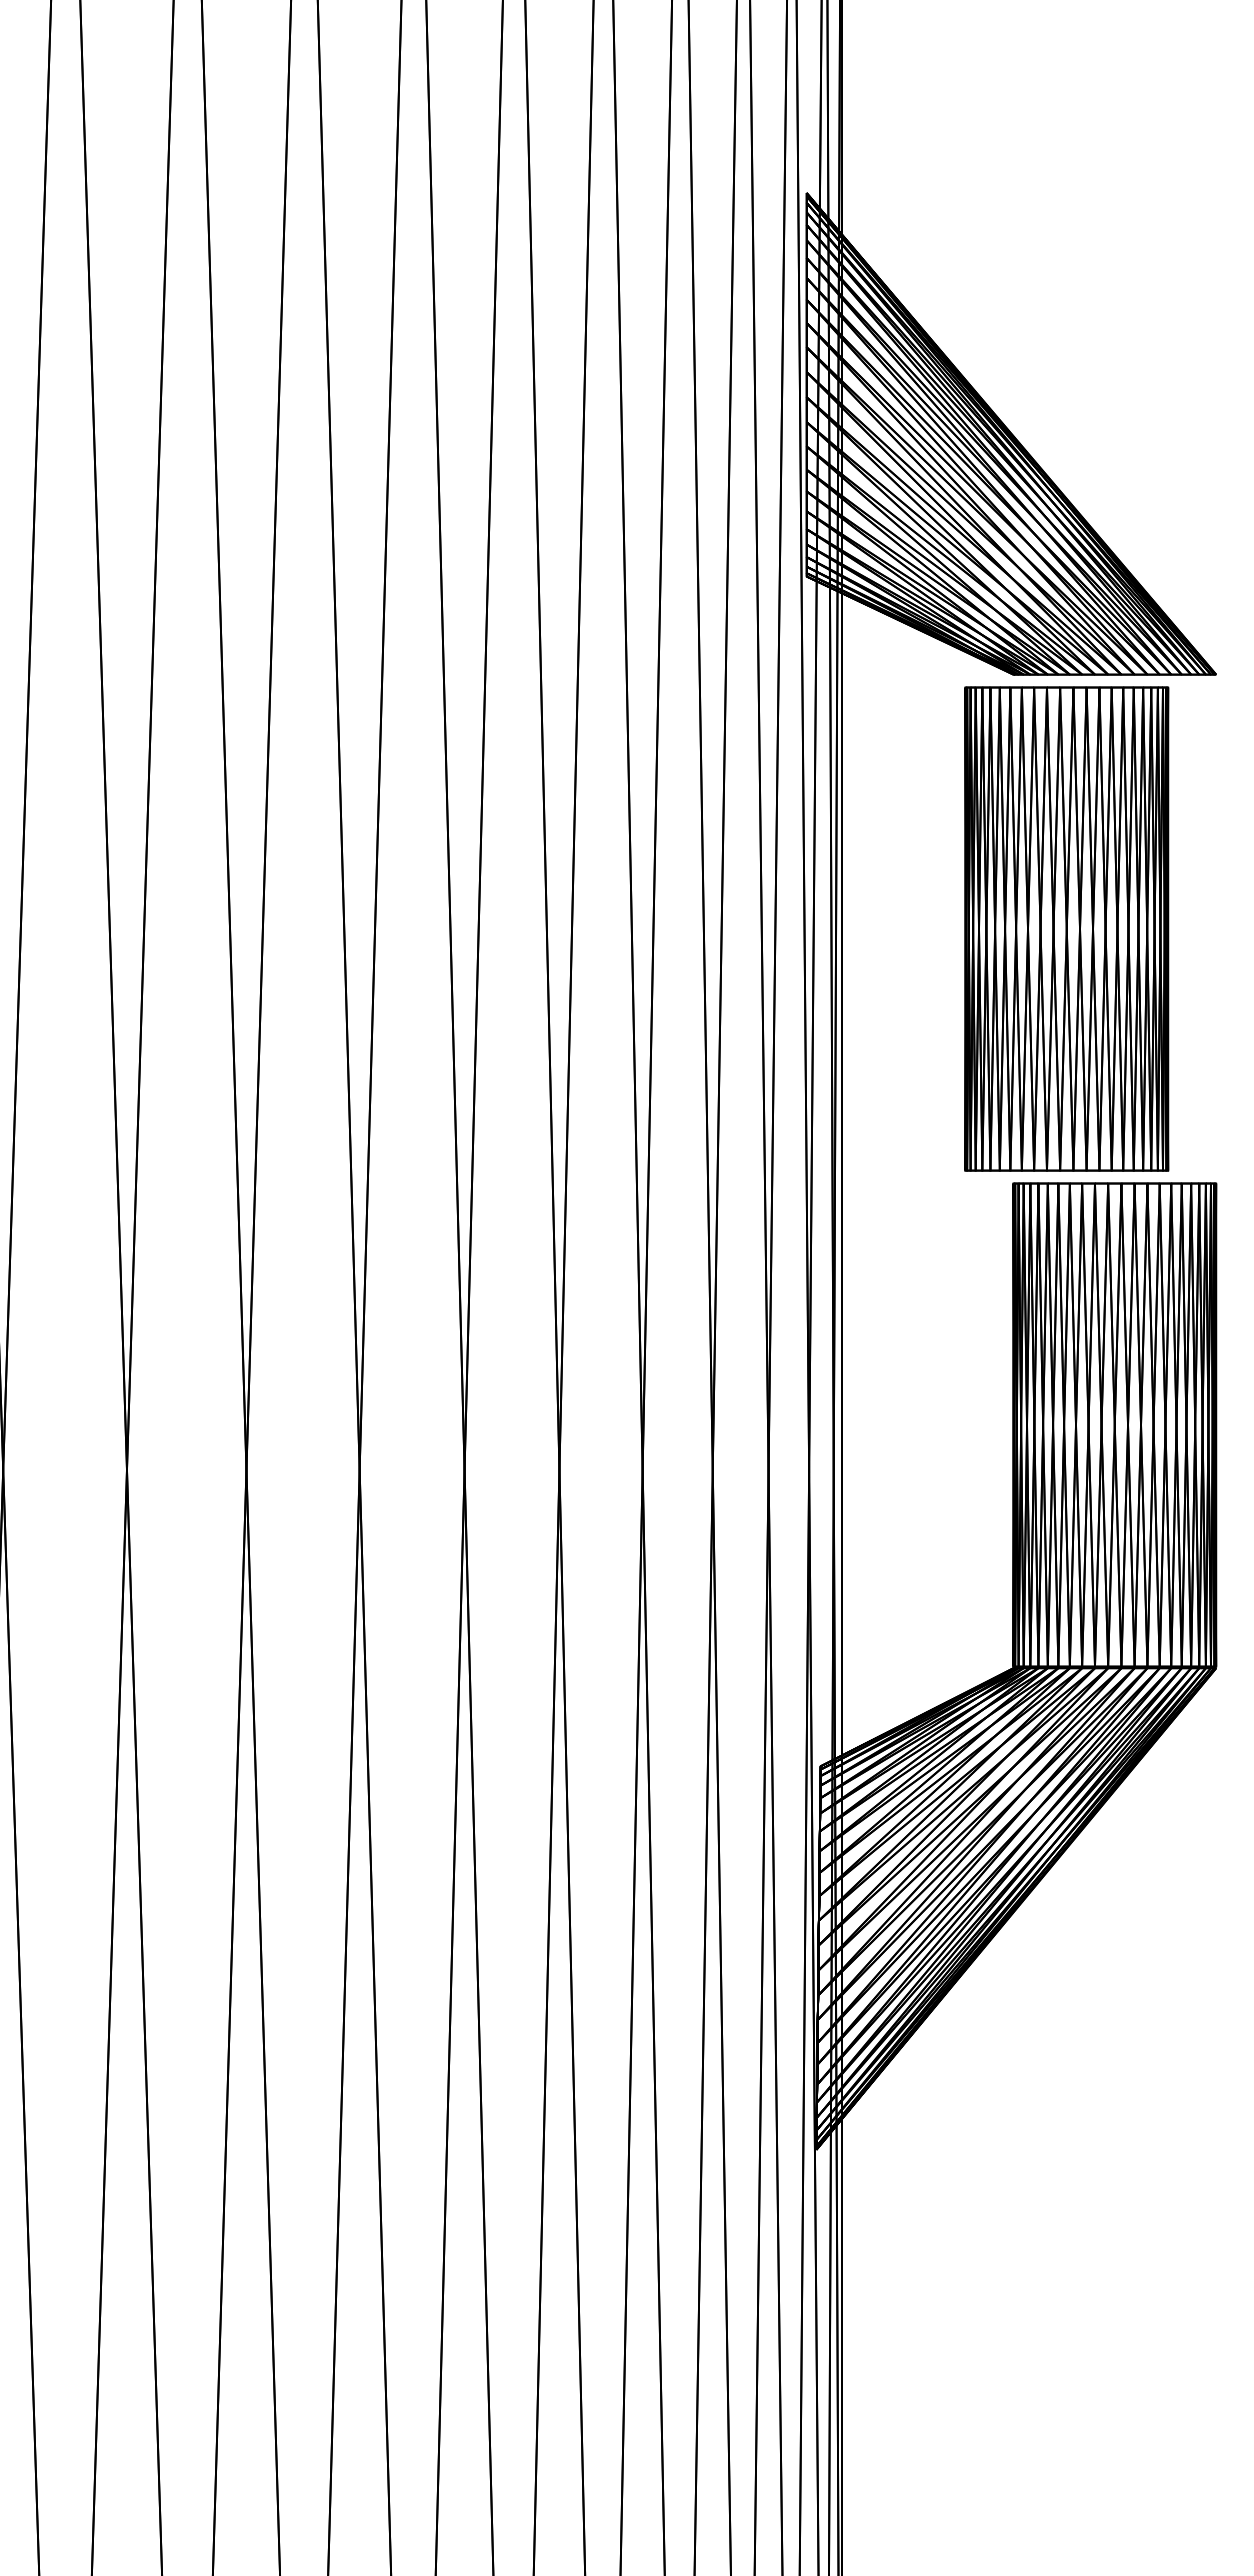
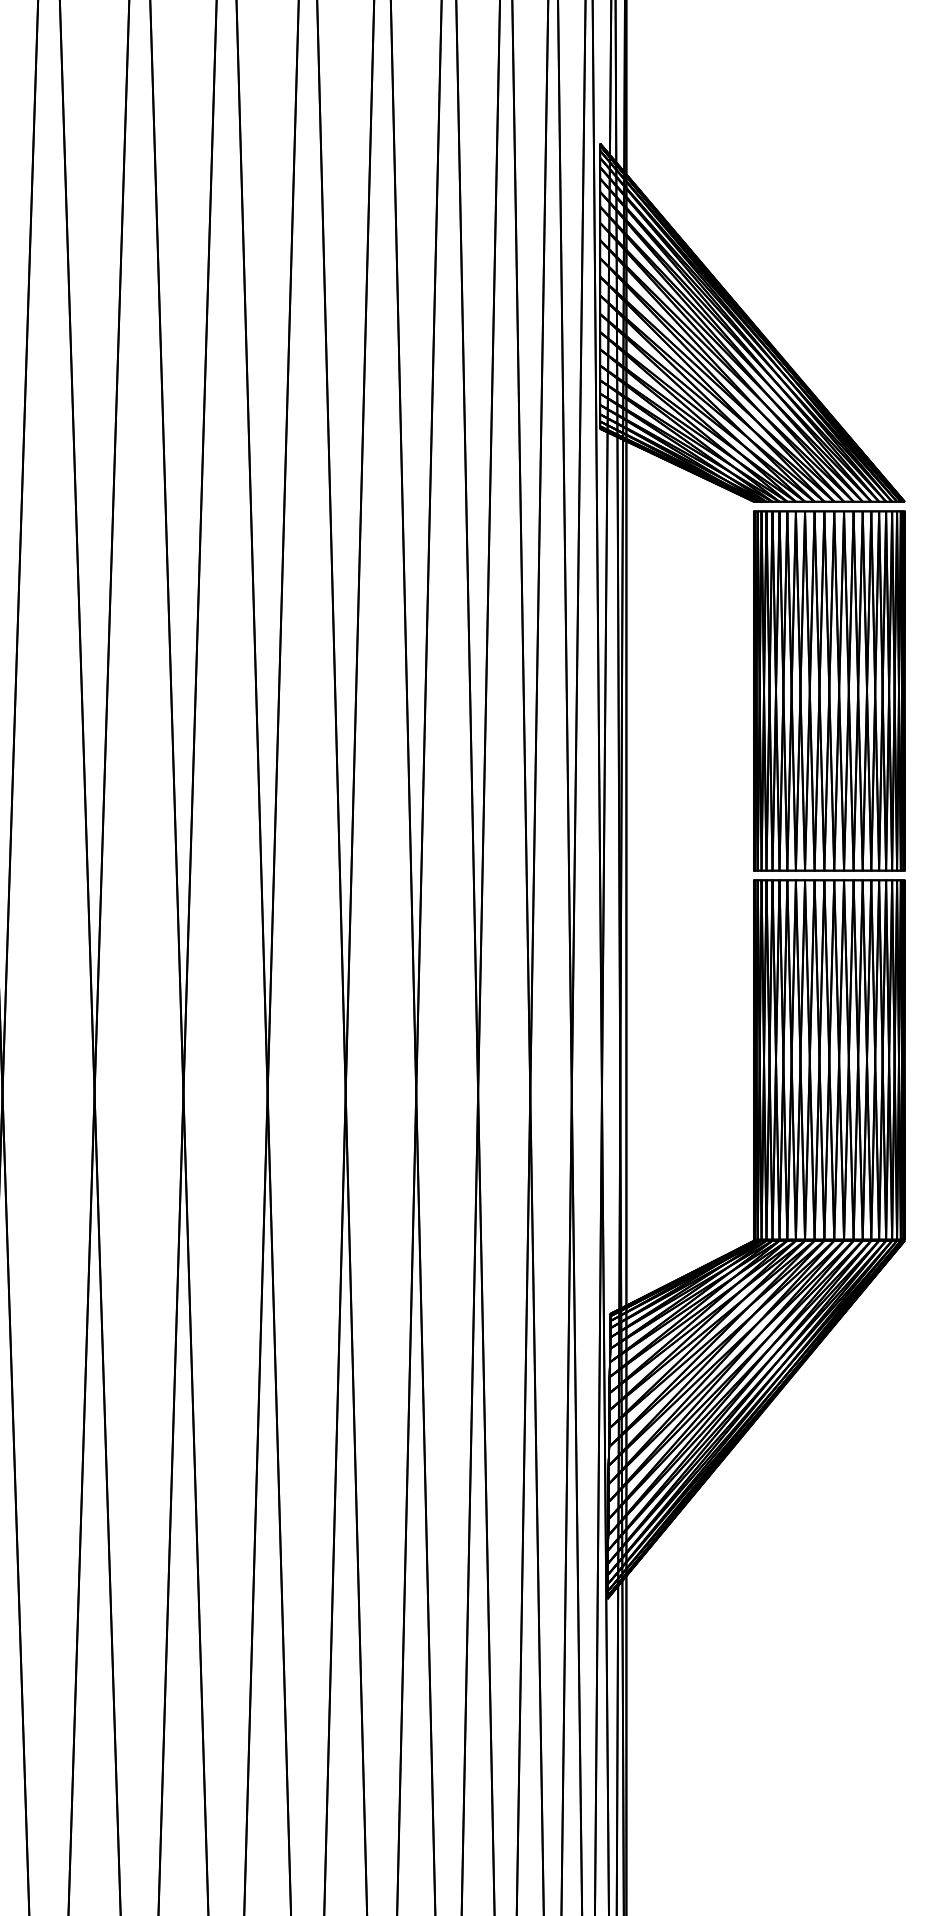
part: (1066, 928) -> (829, 690), moved

